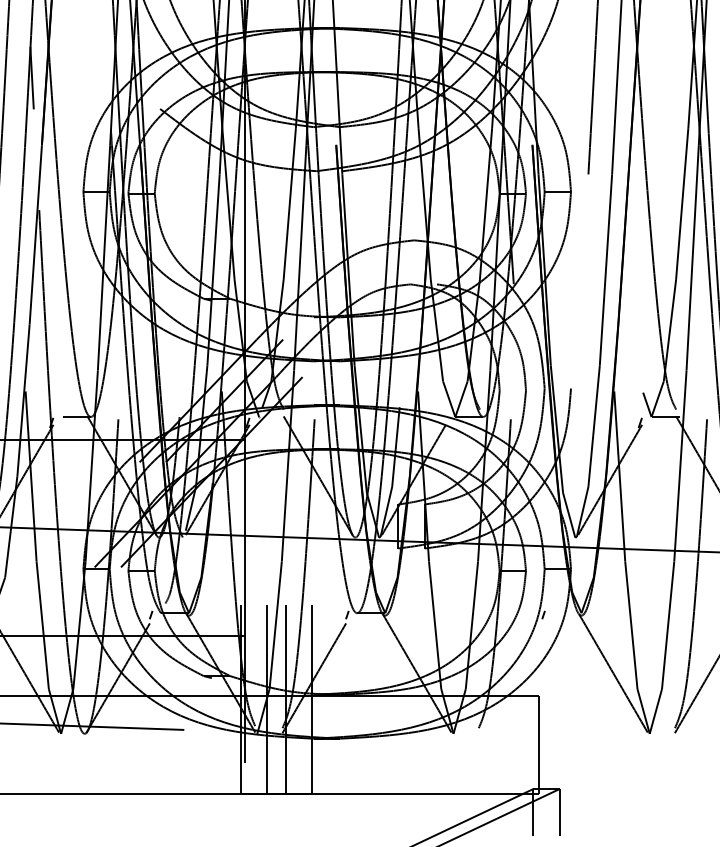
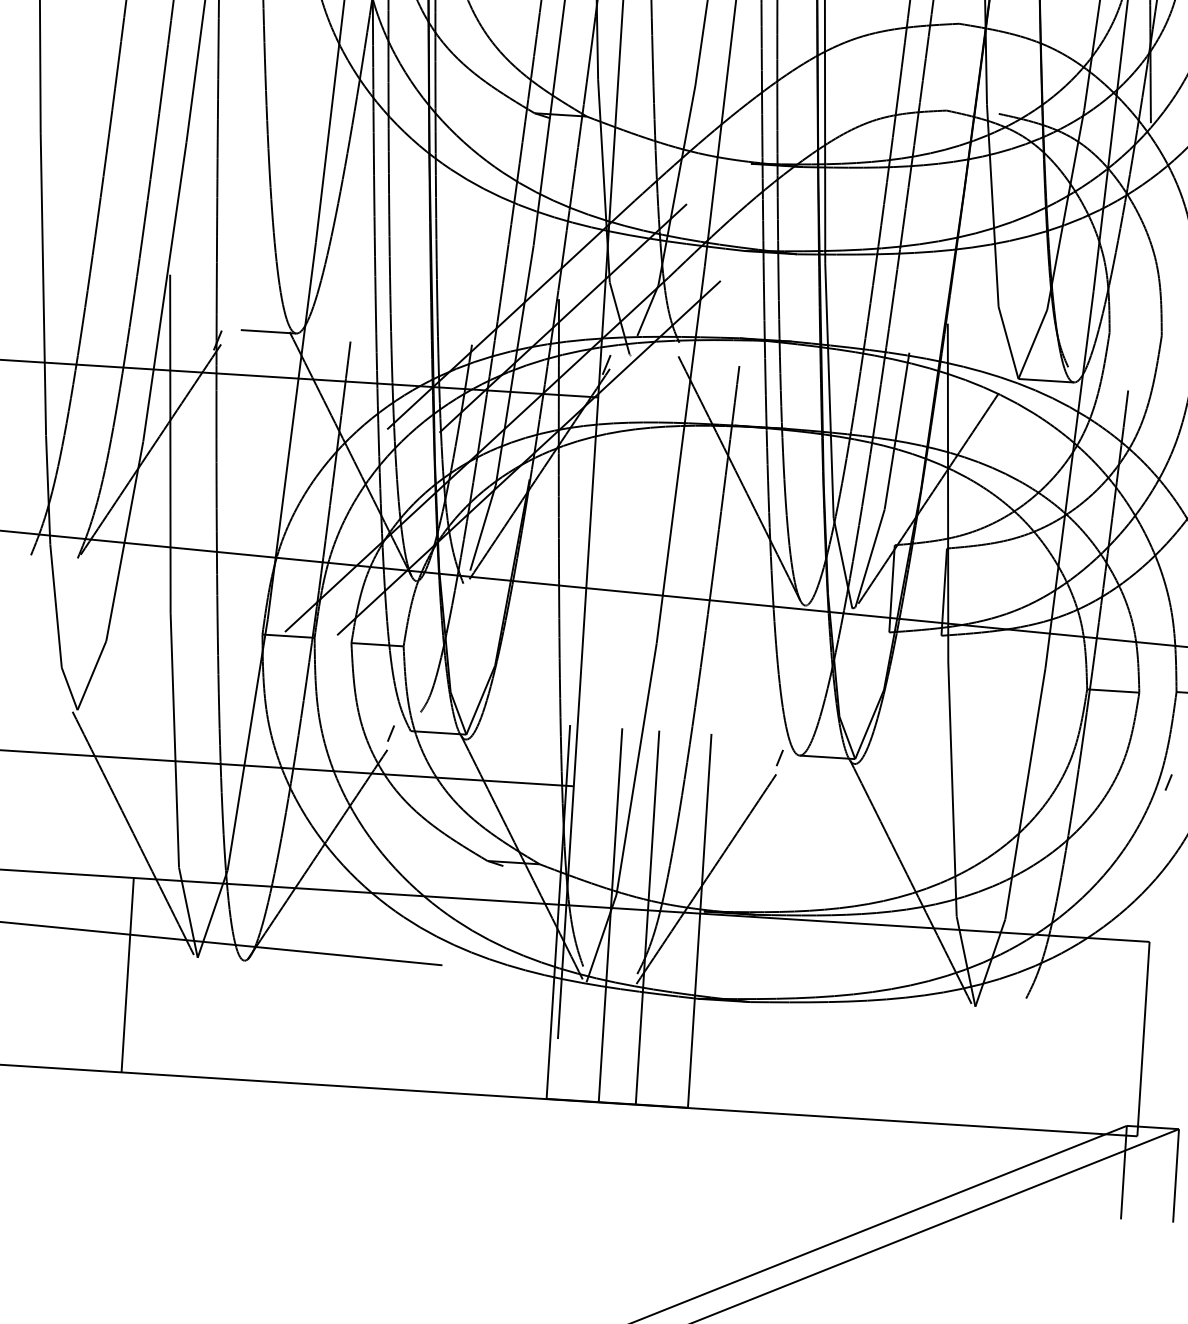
line: (26, 744) -> (127, 974), added

